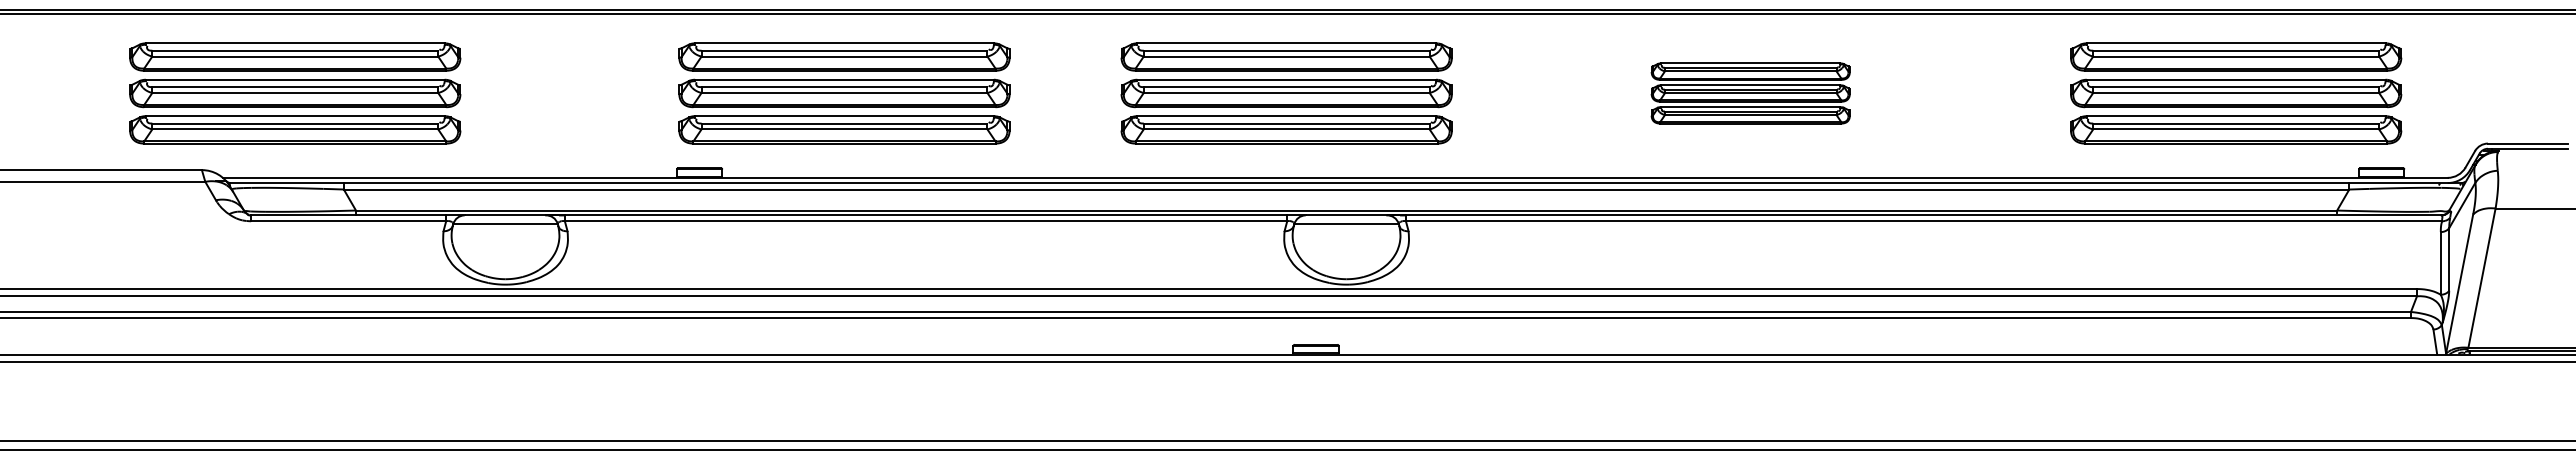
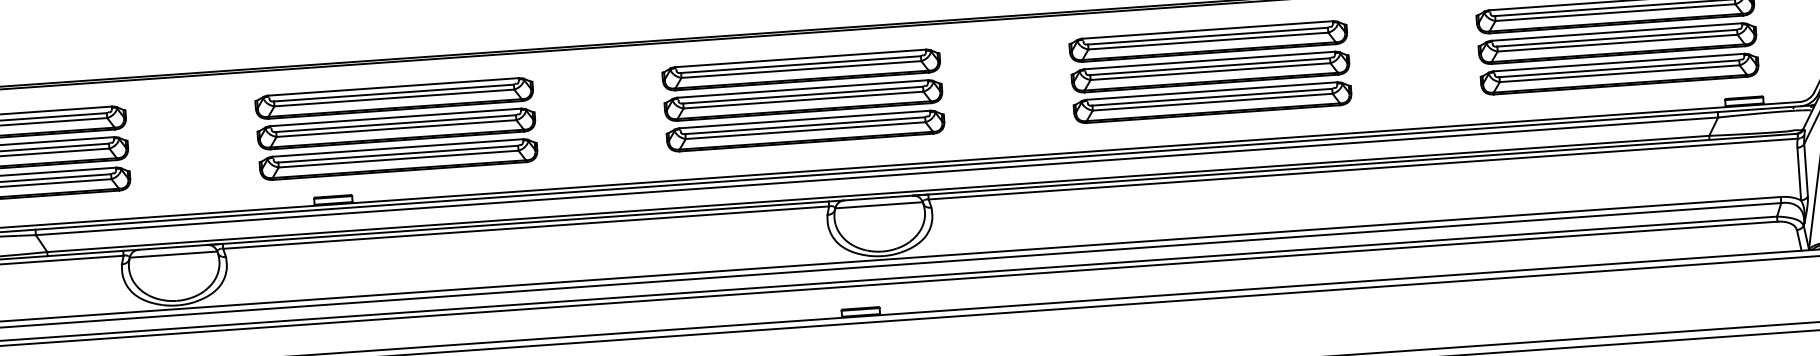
part: (844, 93) -> (396, 128), moved
part: (1286, 93) -> (803, 100), moved
part: (1750, 93) -> (1210, 72), size x1.67

